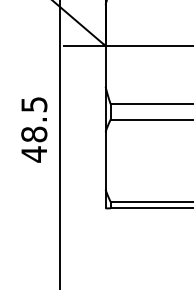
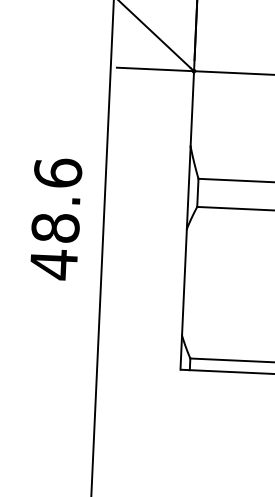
text: (34, 104) -> (58, 172), 48.5 -> 48.6

